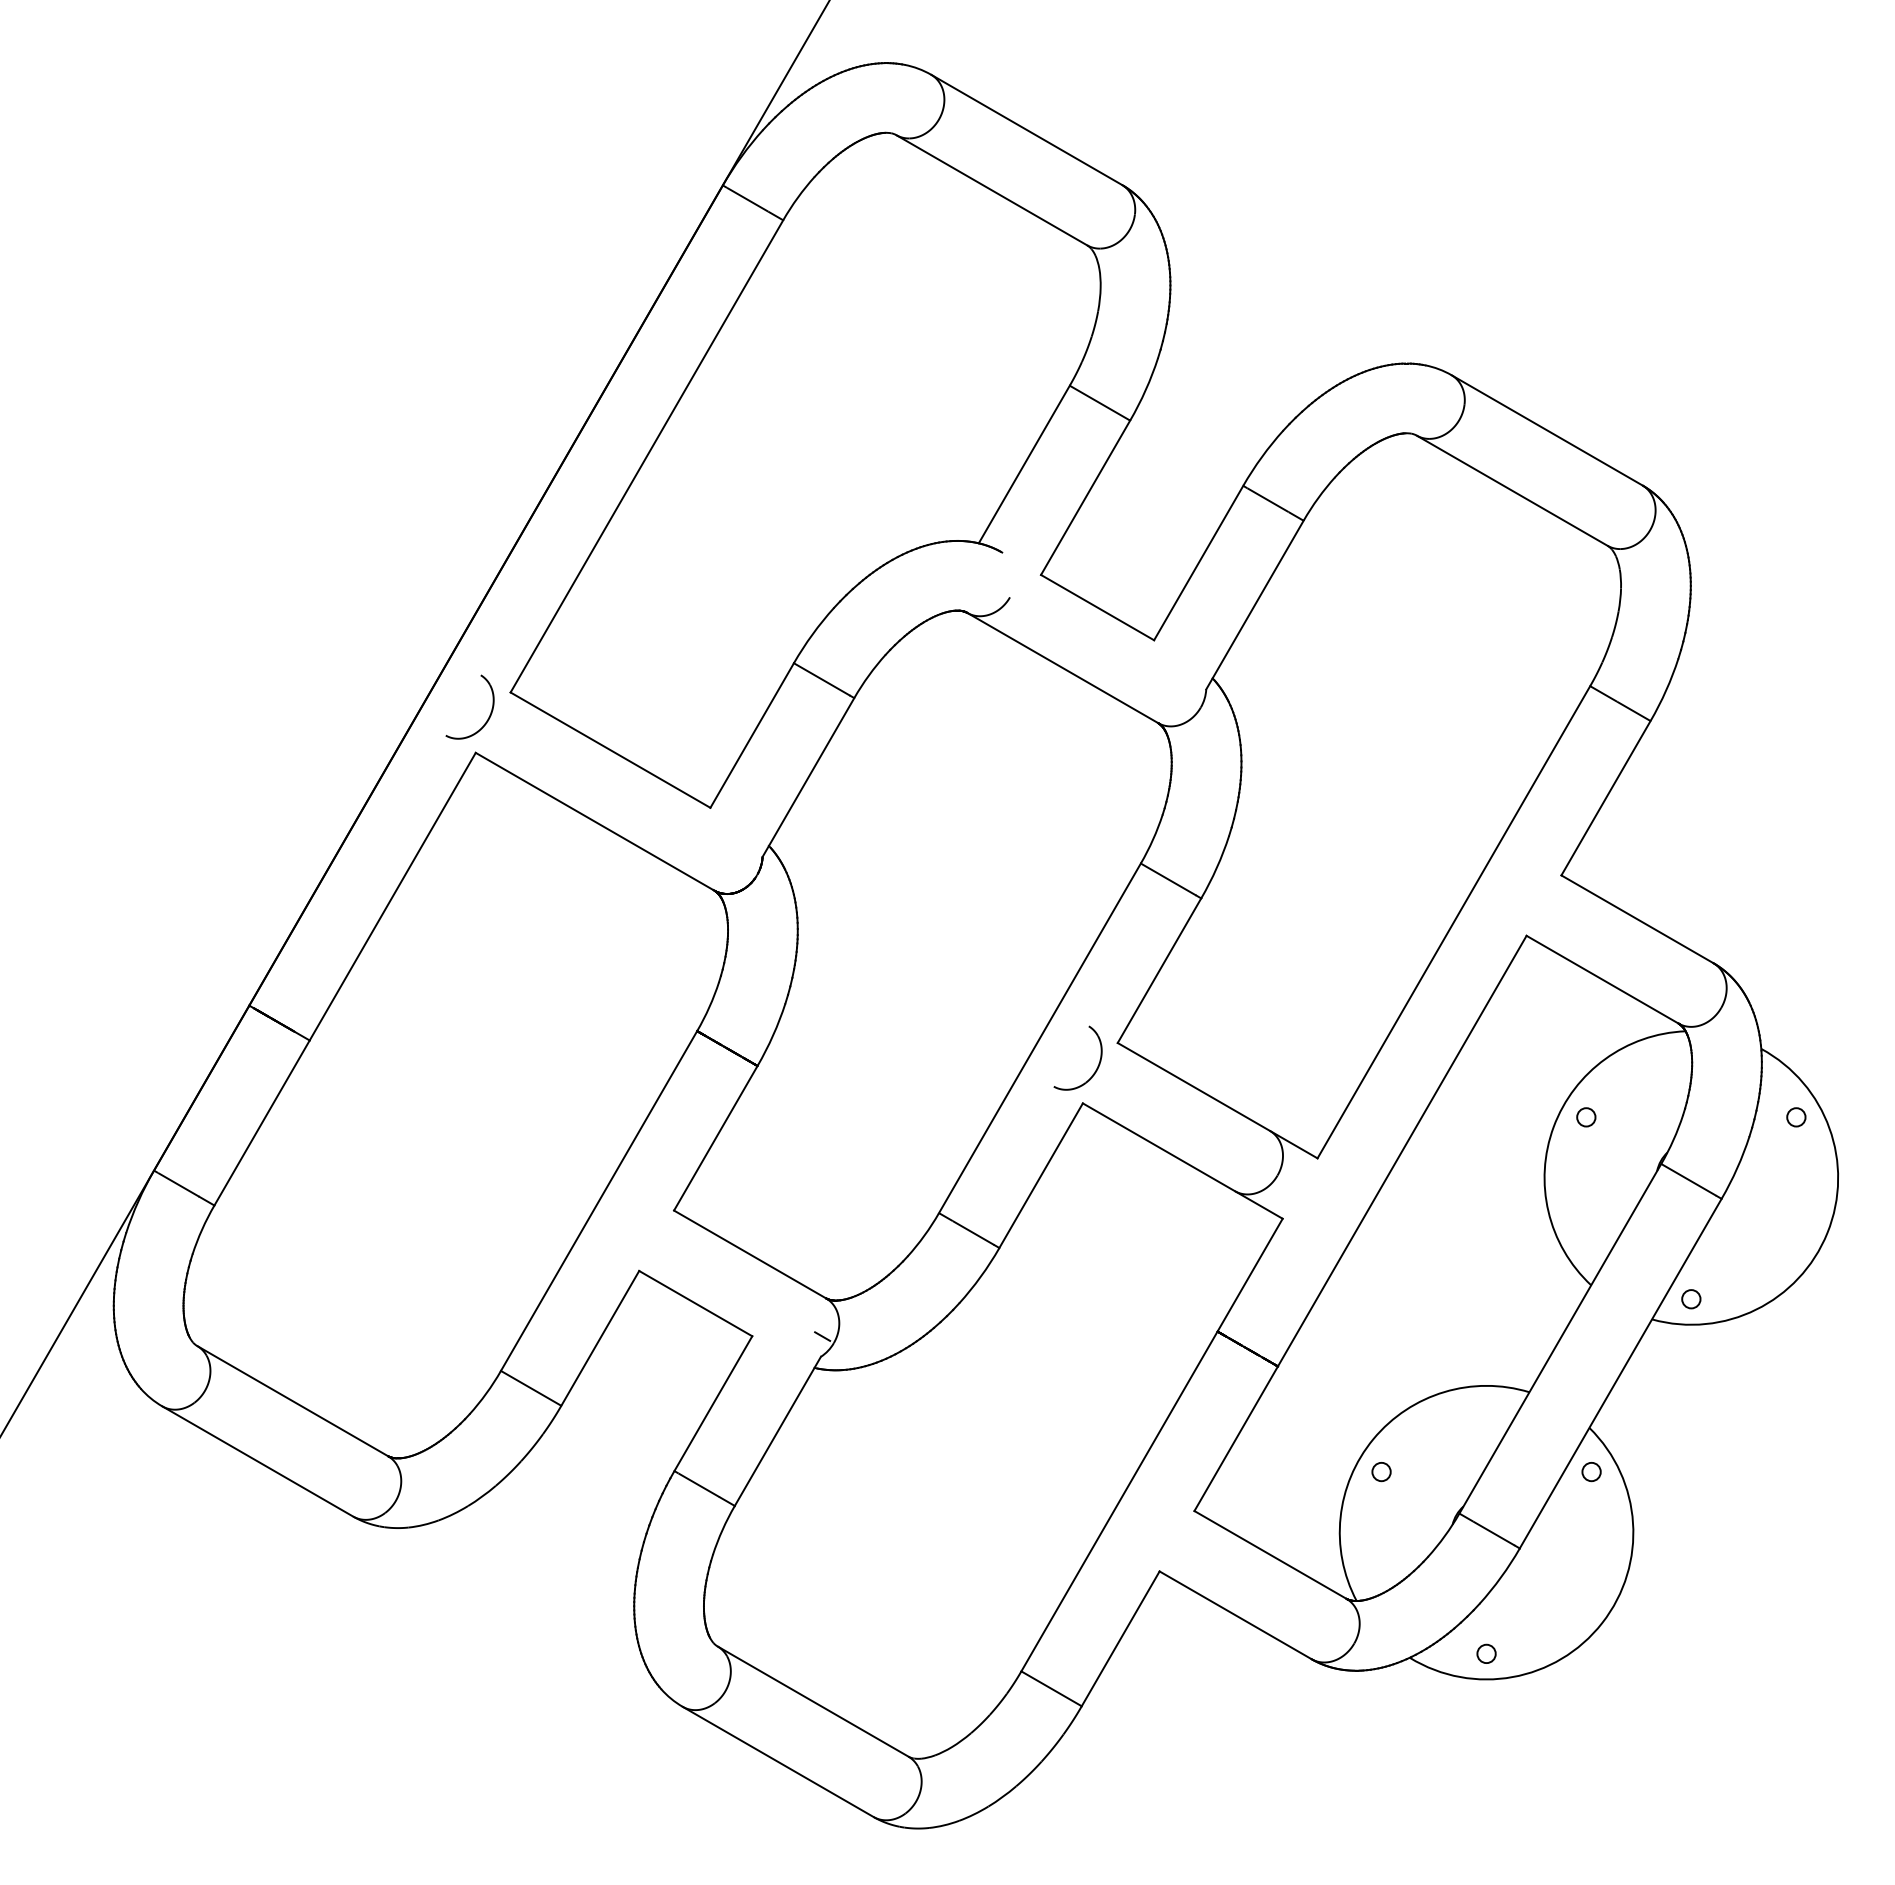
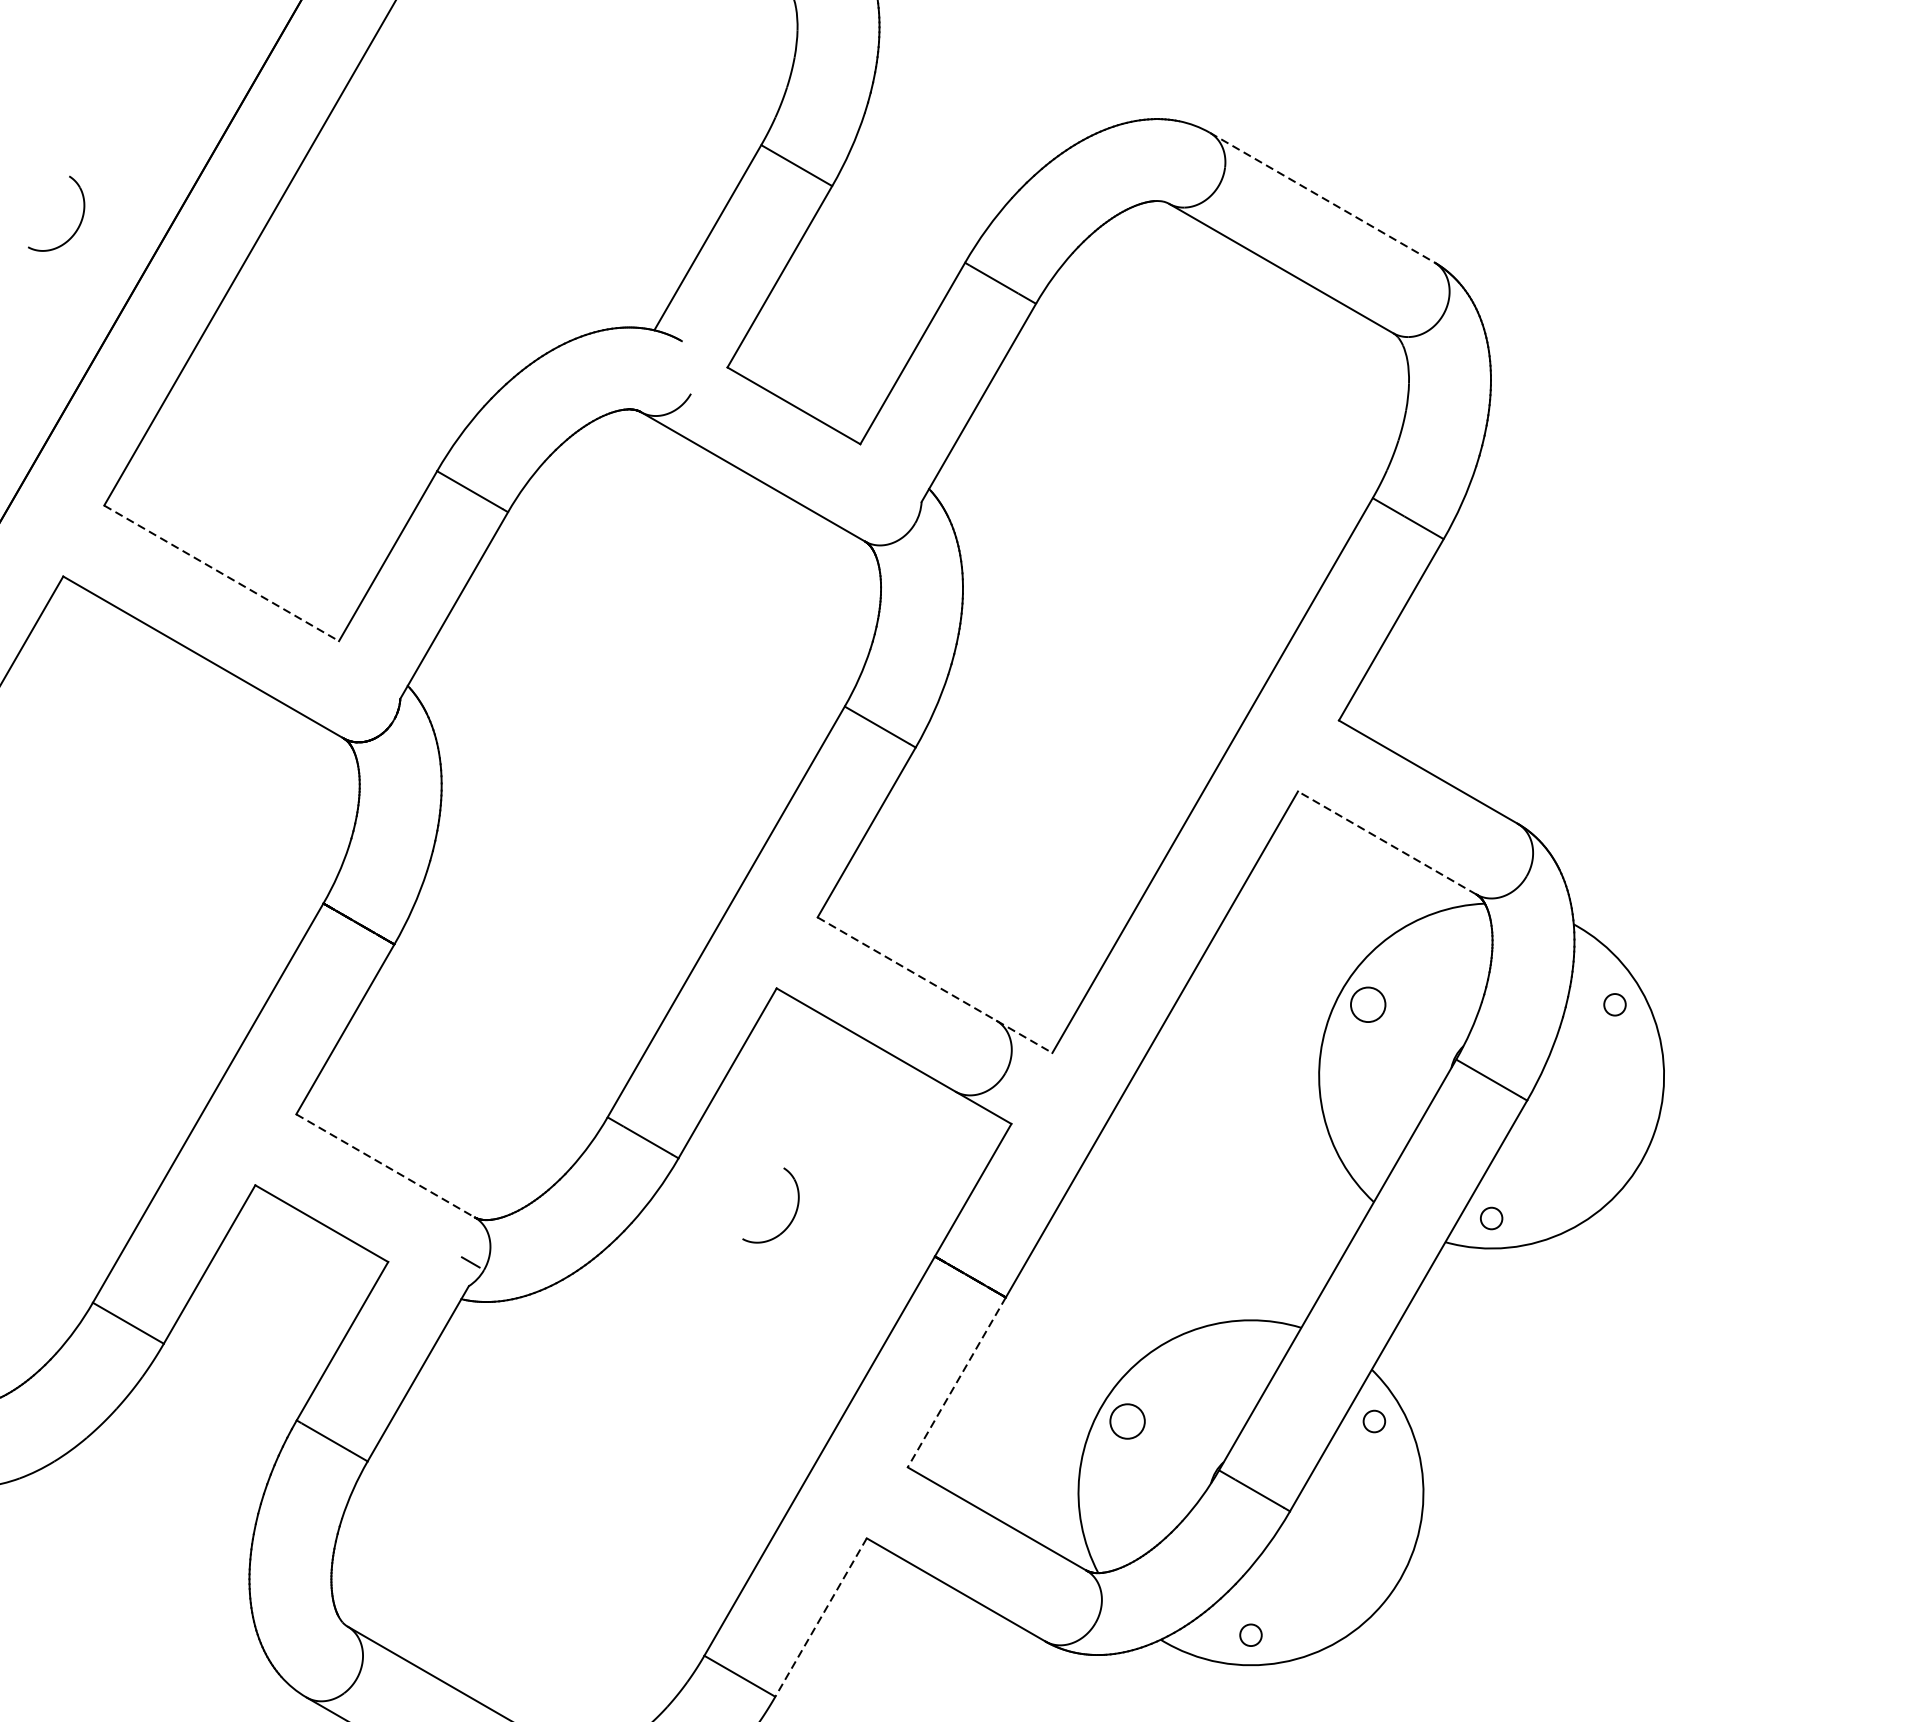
line: (1547, 430) -> (1322, 197), solid -> dashed
part: (489, 714) -> (79, 222), moved
line: (610, 750) -> (221, 573), solid -> dashed
line: (1602, 979) -> (1387, 842), solid -> dashed
part: (1098, 1063) -> (795, 1211), moved
line: (1218, 1100) -> (936, 984), solid -> dashed
circle: (1586, 1117) -> (1368, 1004), size x1.6
line: (750, 1254) -> (386, 1165), solid -> dashed
line: (1235, 1439) -> (955, 1383), solid -> dashed
circle: (1381, 1471) -> (1127, 1420), size x1.6
line: (1120, 1638) -> (820, 1617), solid -> dashed

